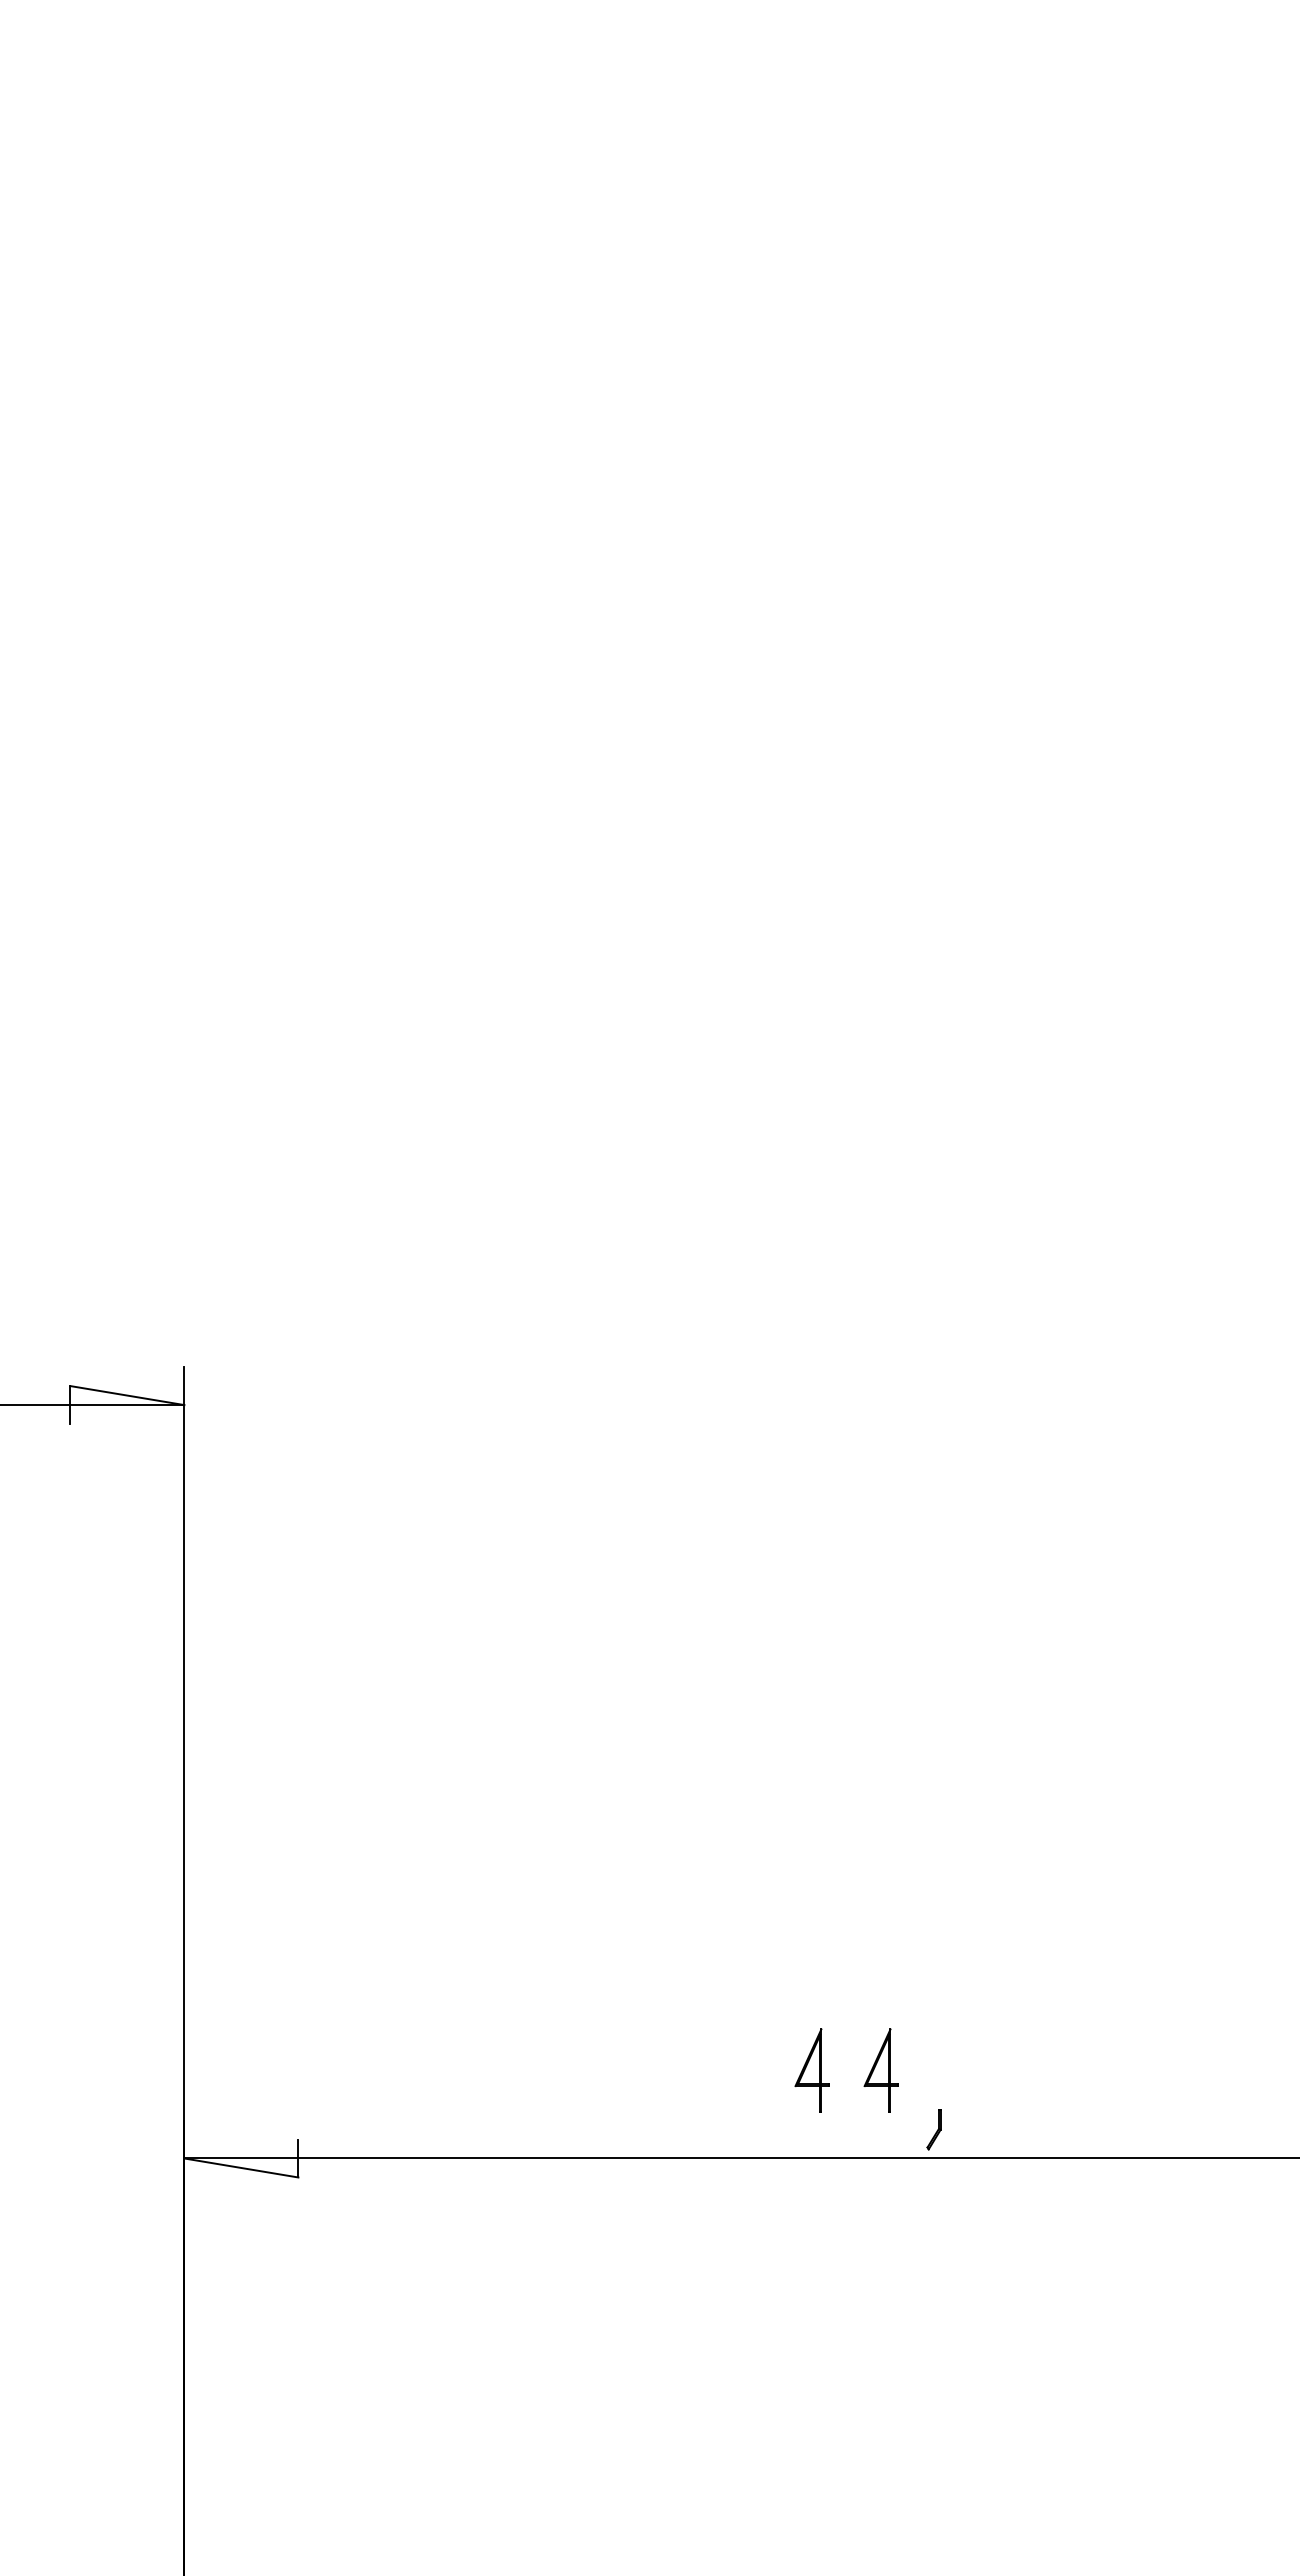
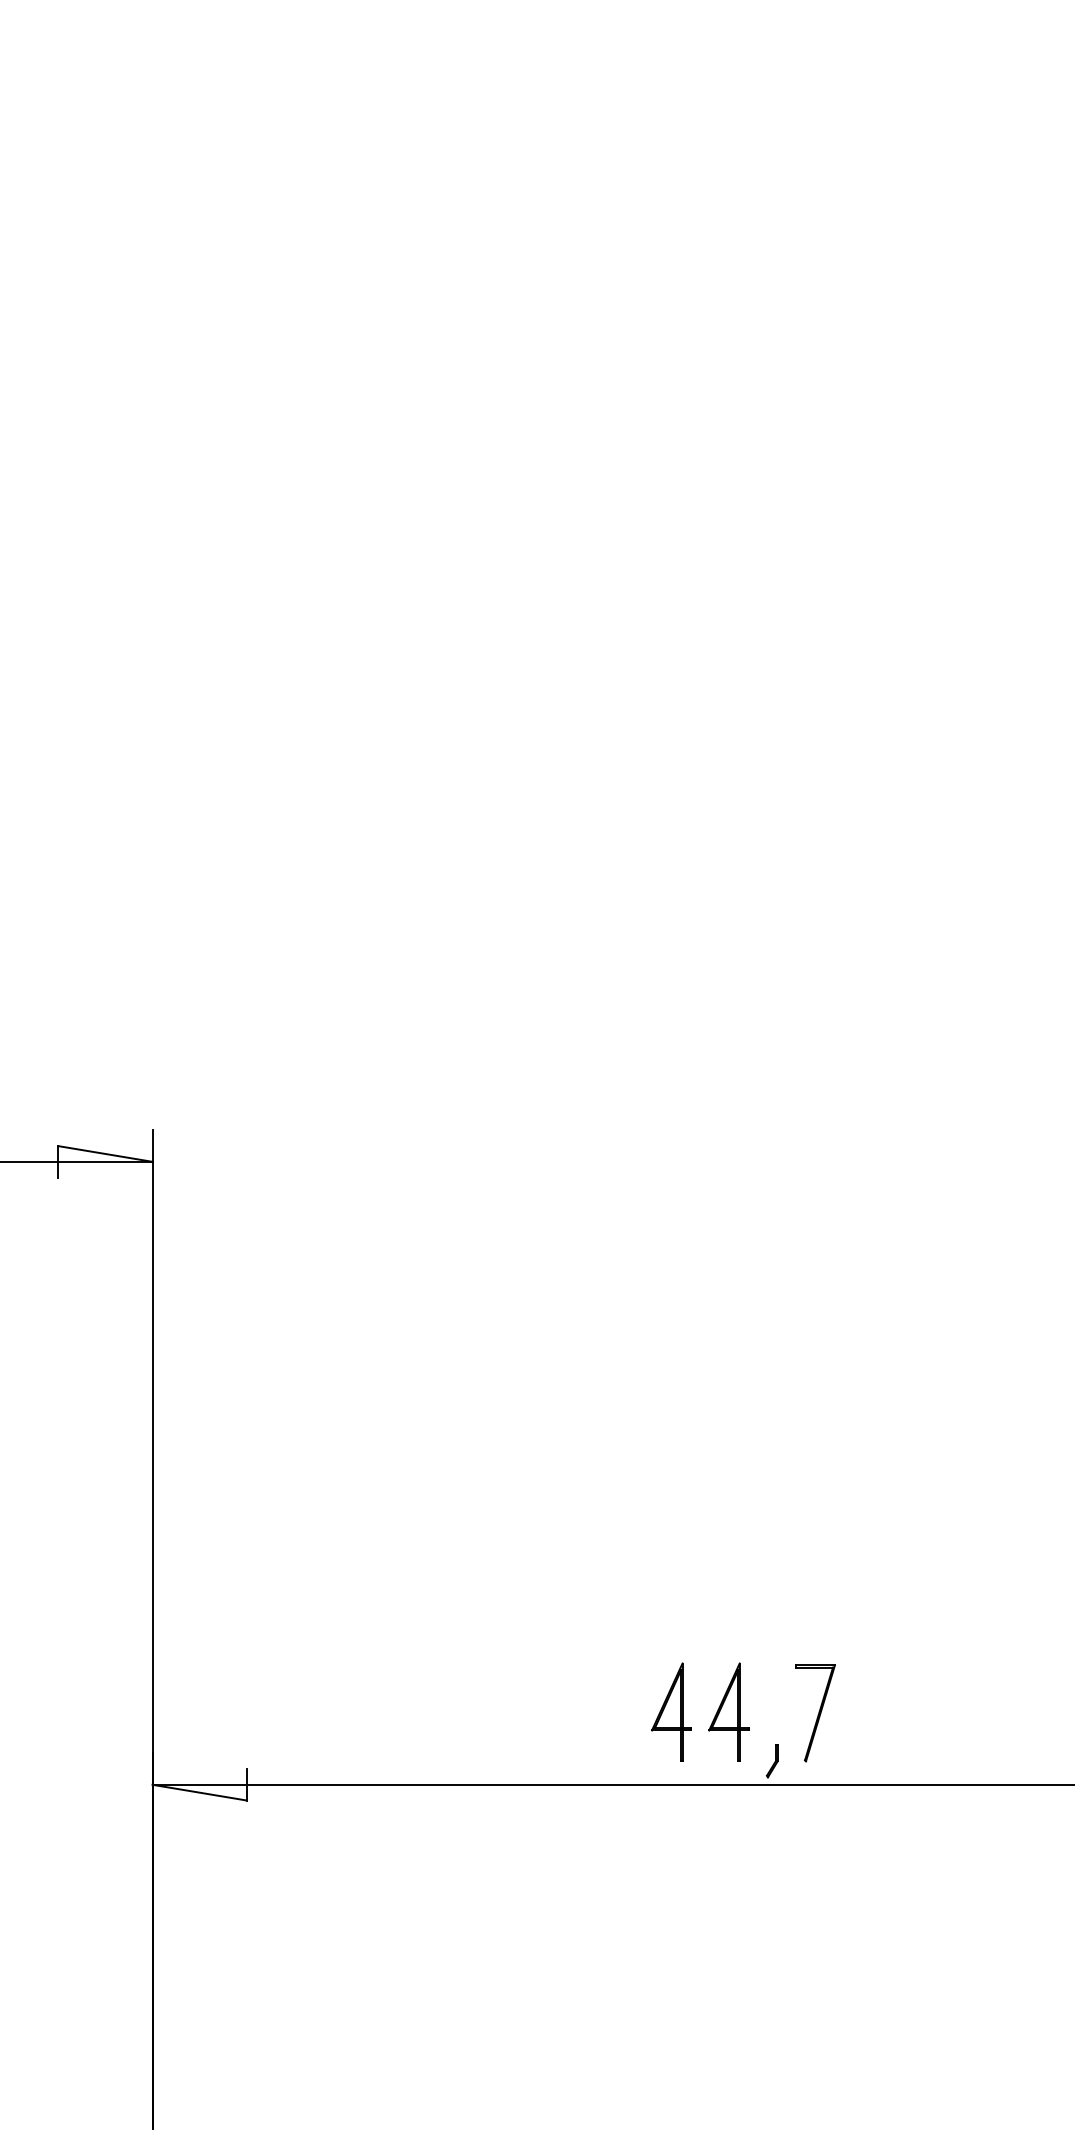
part: (811, 2070) -> (671, 1712), size x1.43
part: (880, 2070) -> (728, 1712), size x1.43
part: (986, 2072) -> (815, 1713), added

